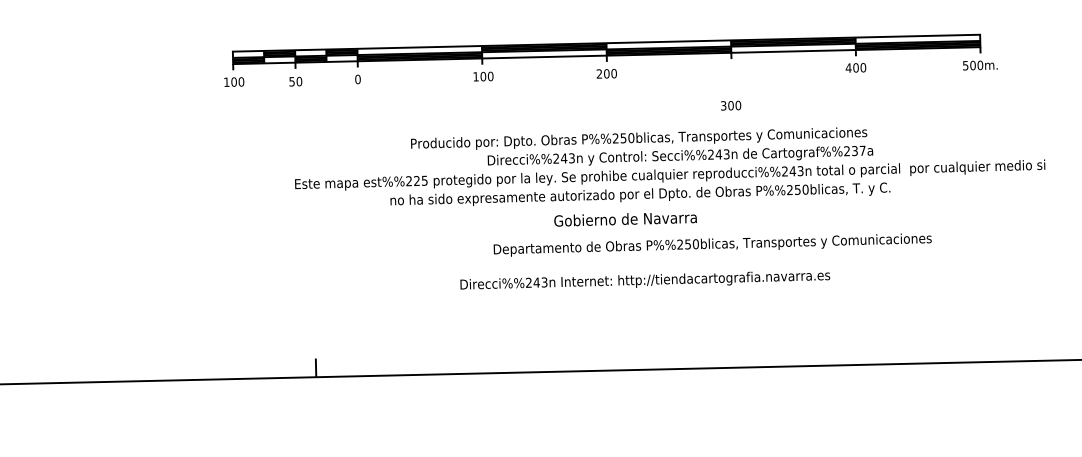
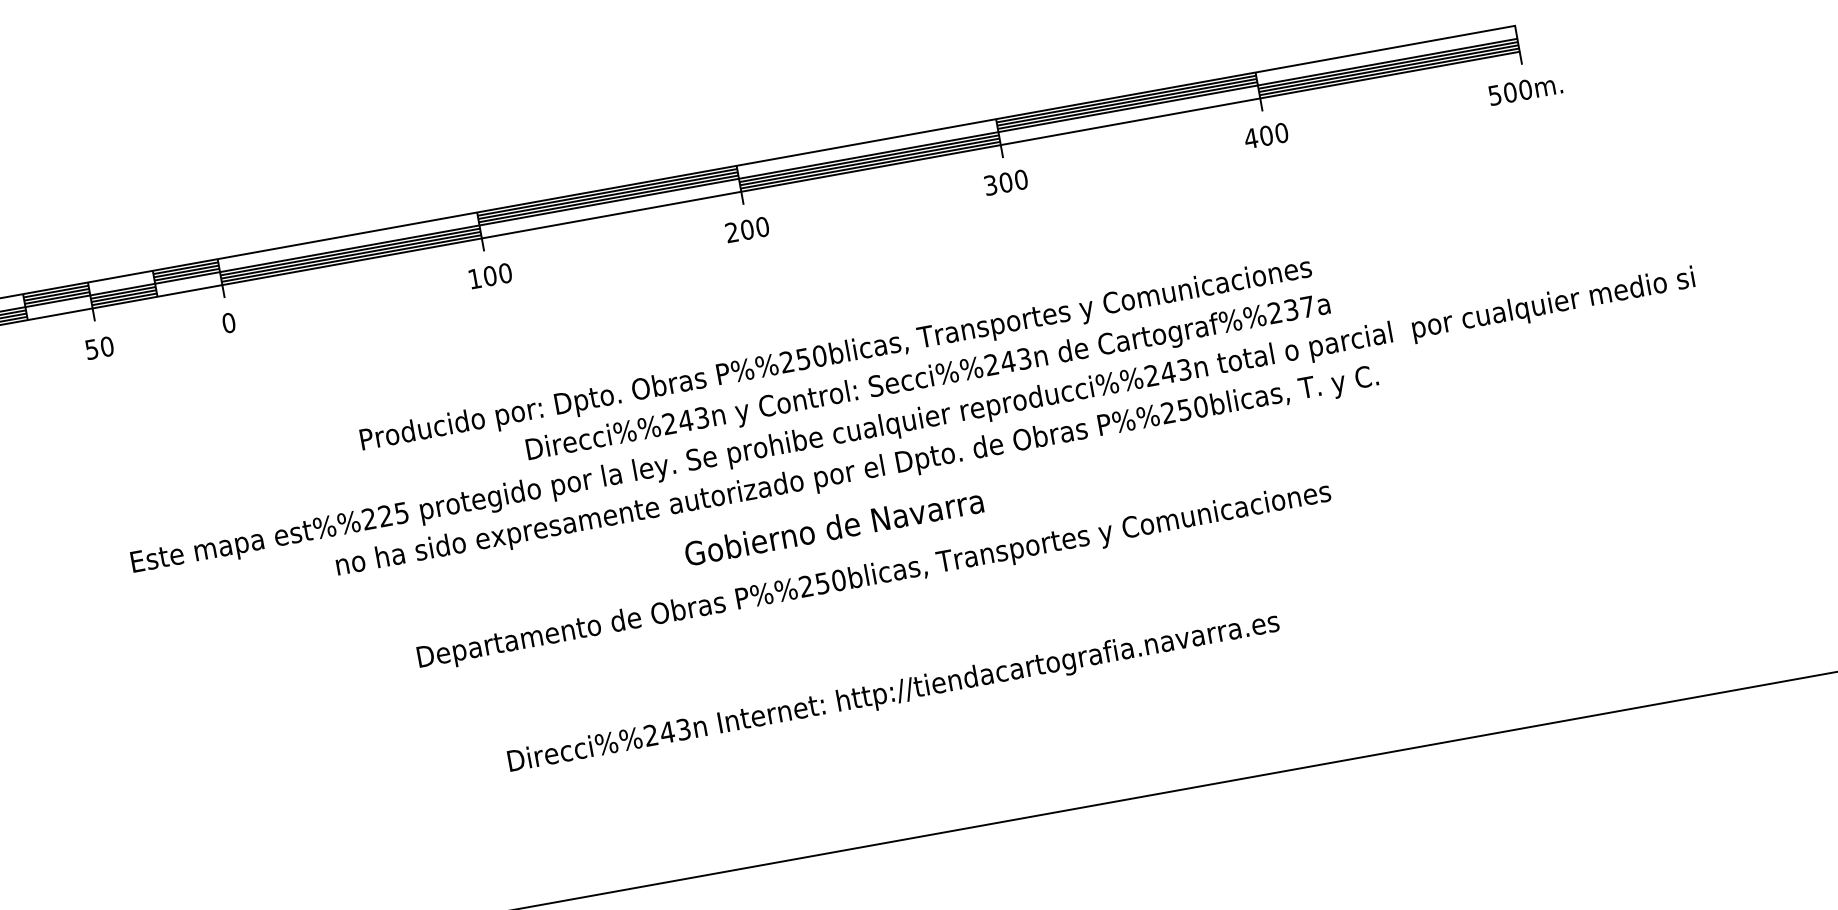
text: (731, 105) -> (1006, 181), moved
text: (712, 244) -> (873, 575), moved
text: (645, 280) -> (894, 692), moved

